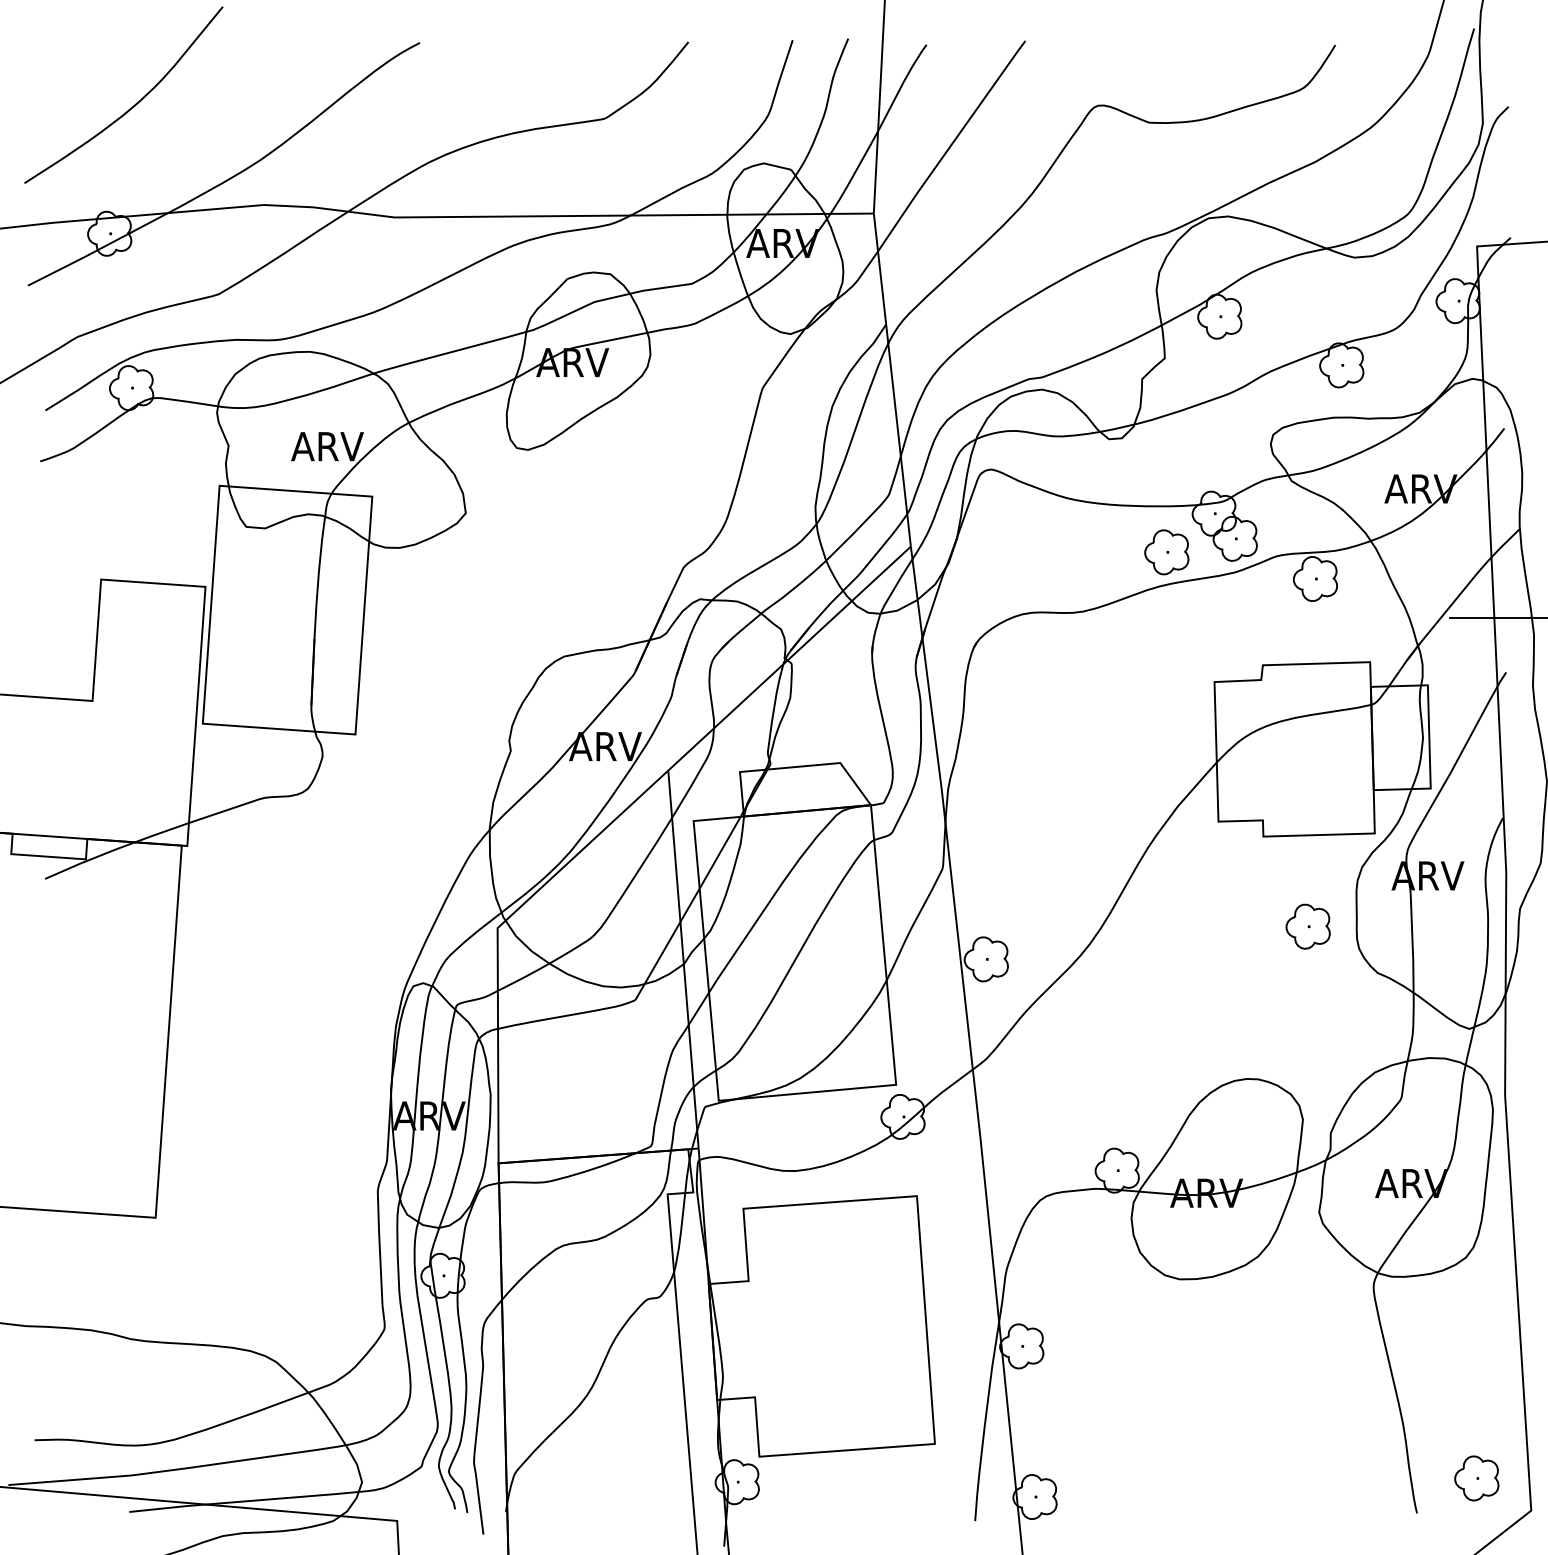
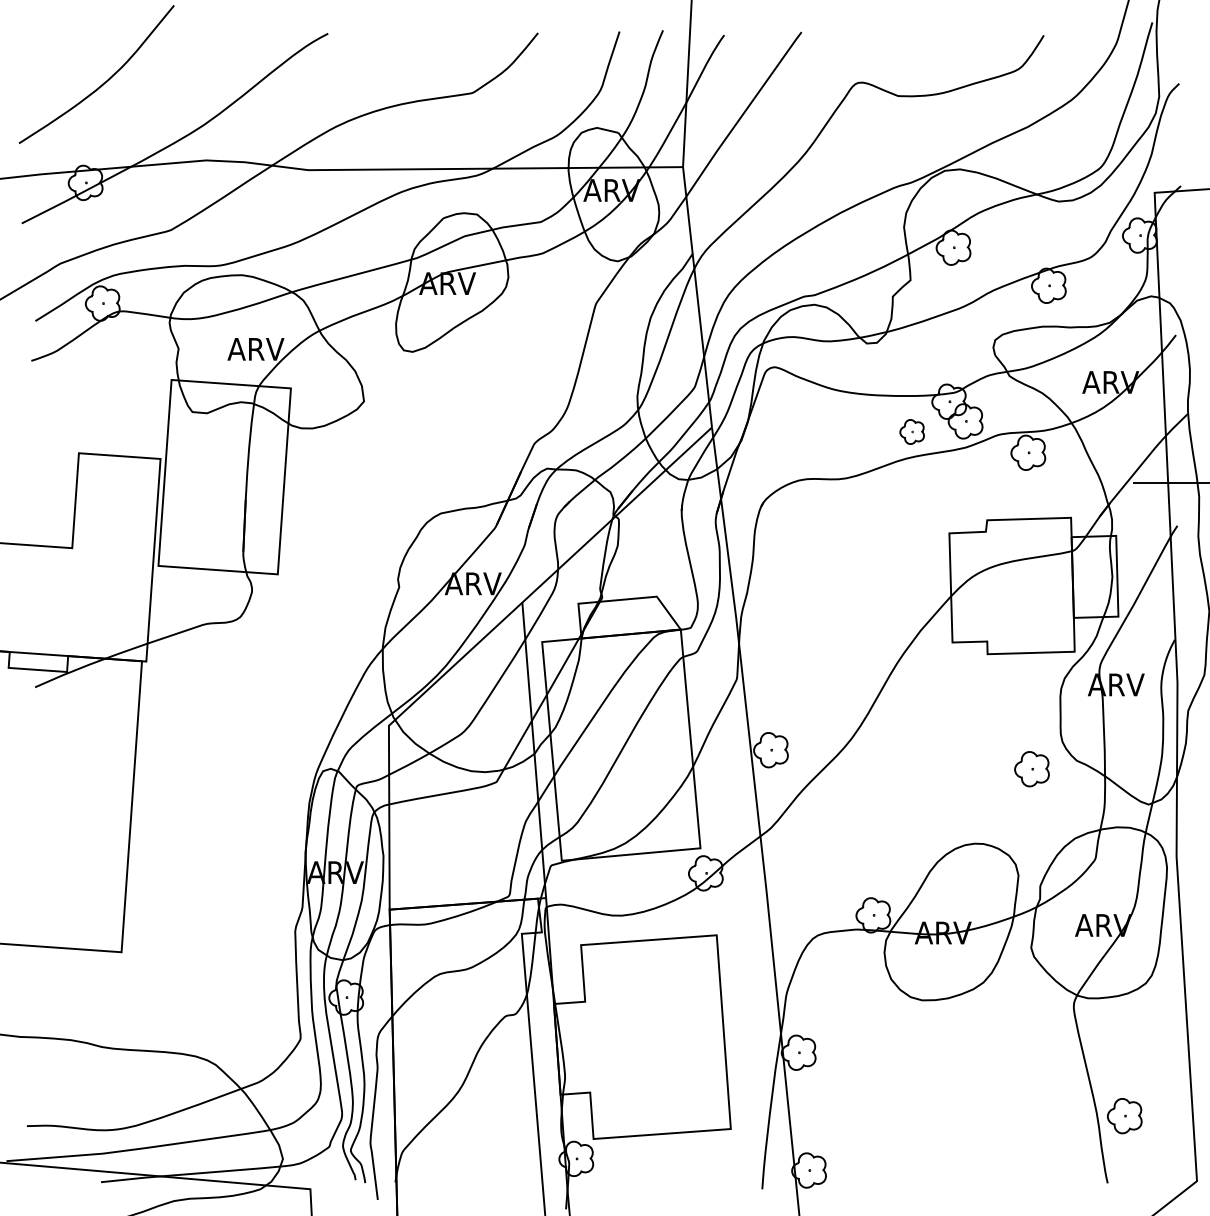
part: (1166, 552) -> (911, 432), size x0.7
part: (1307, 926) -> (1031, 769), moved
part: (1476, 1478) -> (1124, 1116), moved

